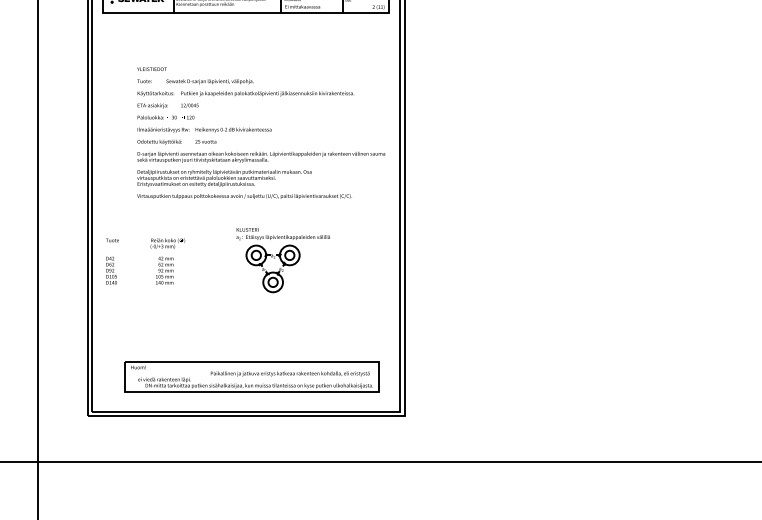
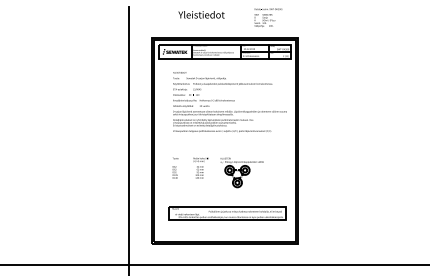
text: (260, 131) -> (229, 101), moved
text: (144, 260) -> (190, 167), moved
part: (251, 377) -> (227, 213), moved

